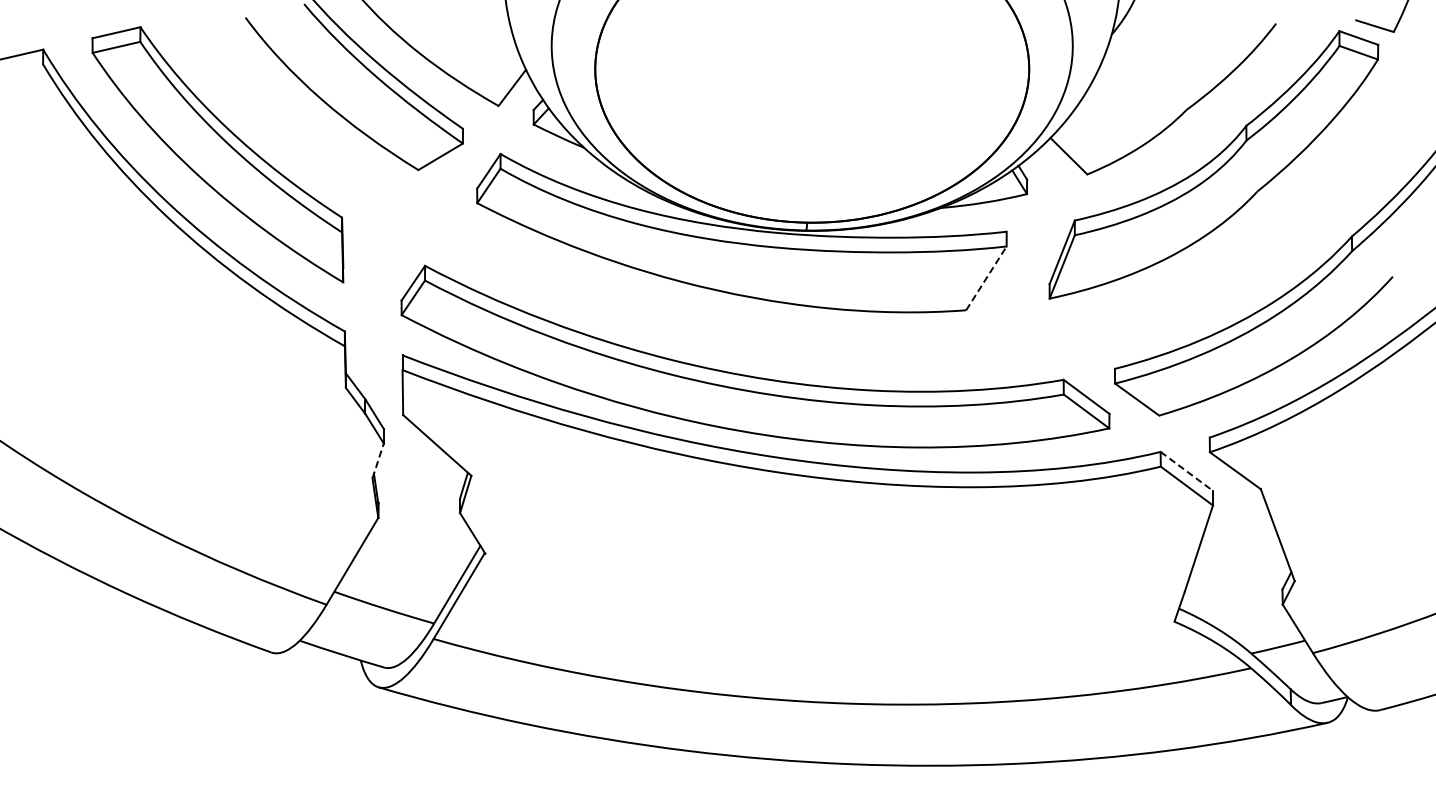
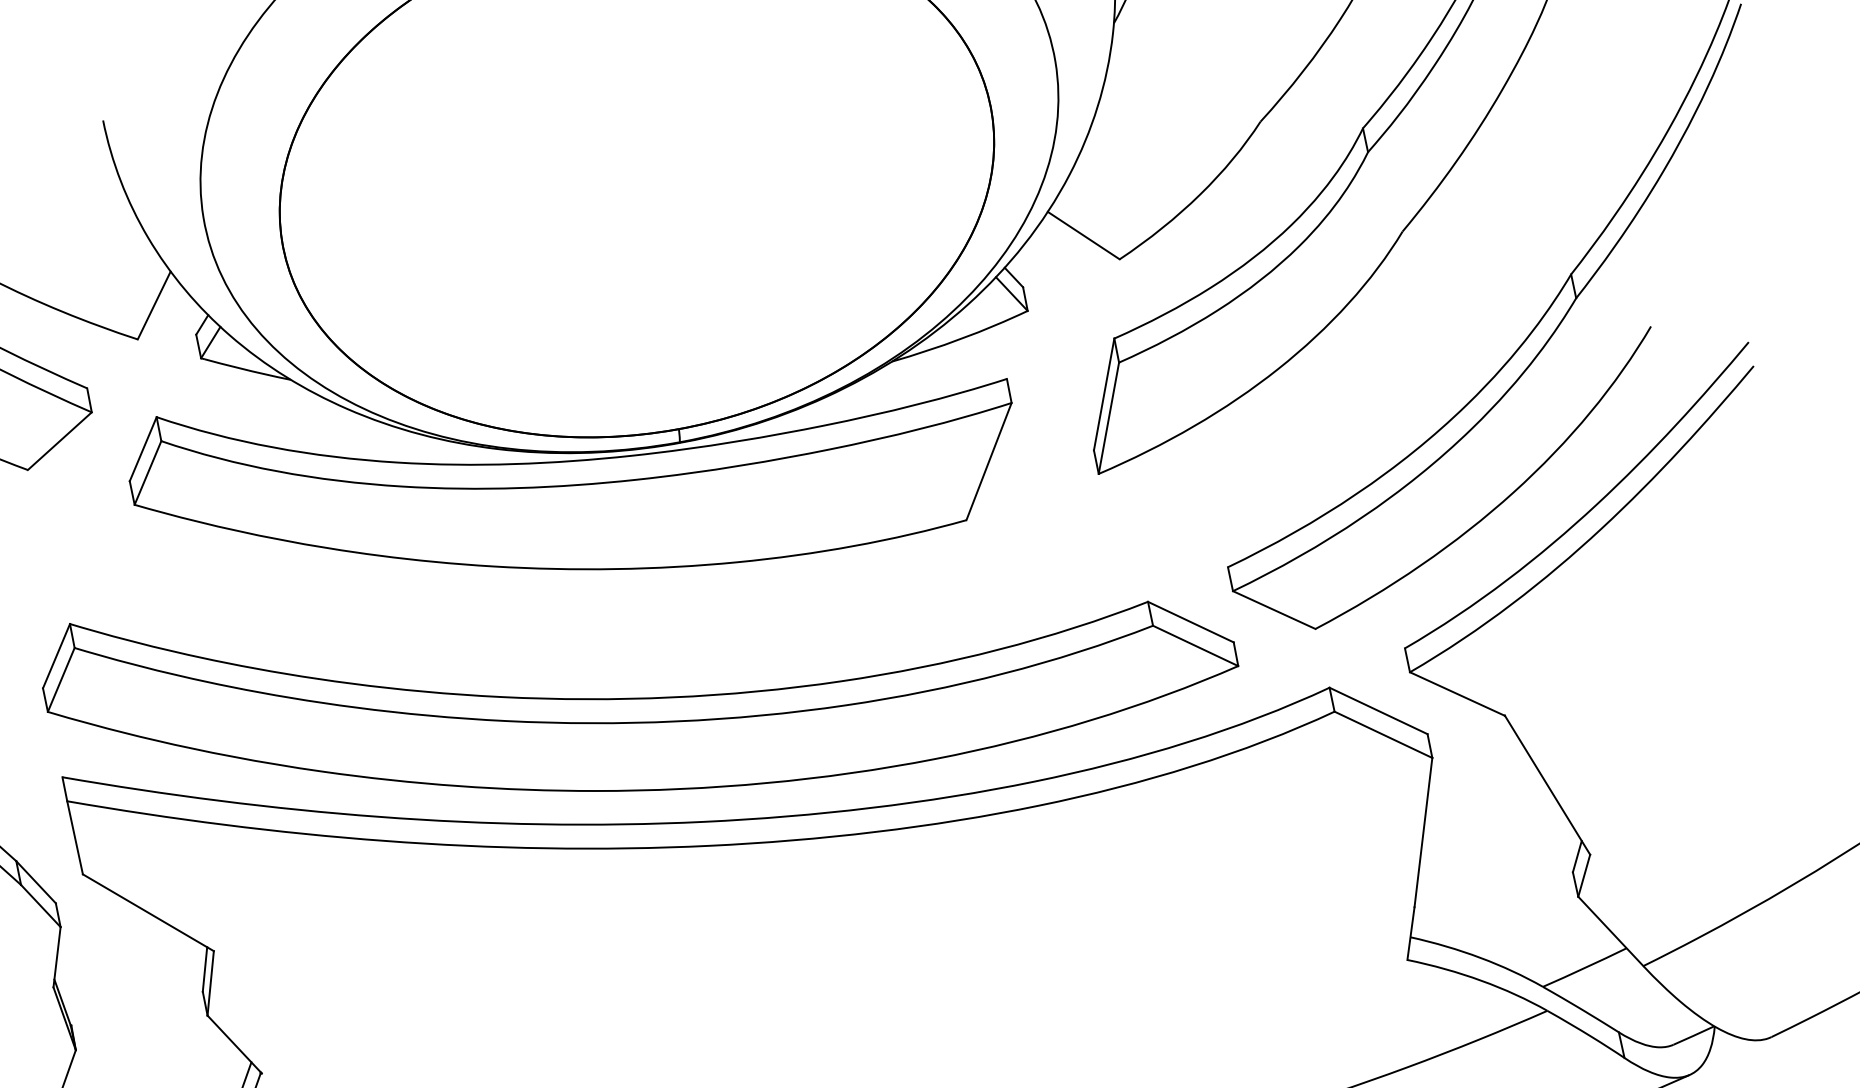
line: (986, 278) -> (989, 461), dashed -> solid
line: (378, 460) -> (57, 956), dashed -> solid
line: (1186, 471) -> (1378, 711), dashed -> solid

